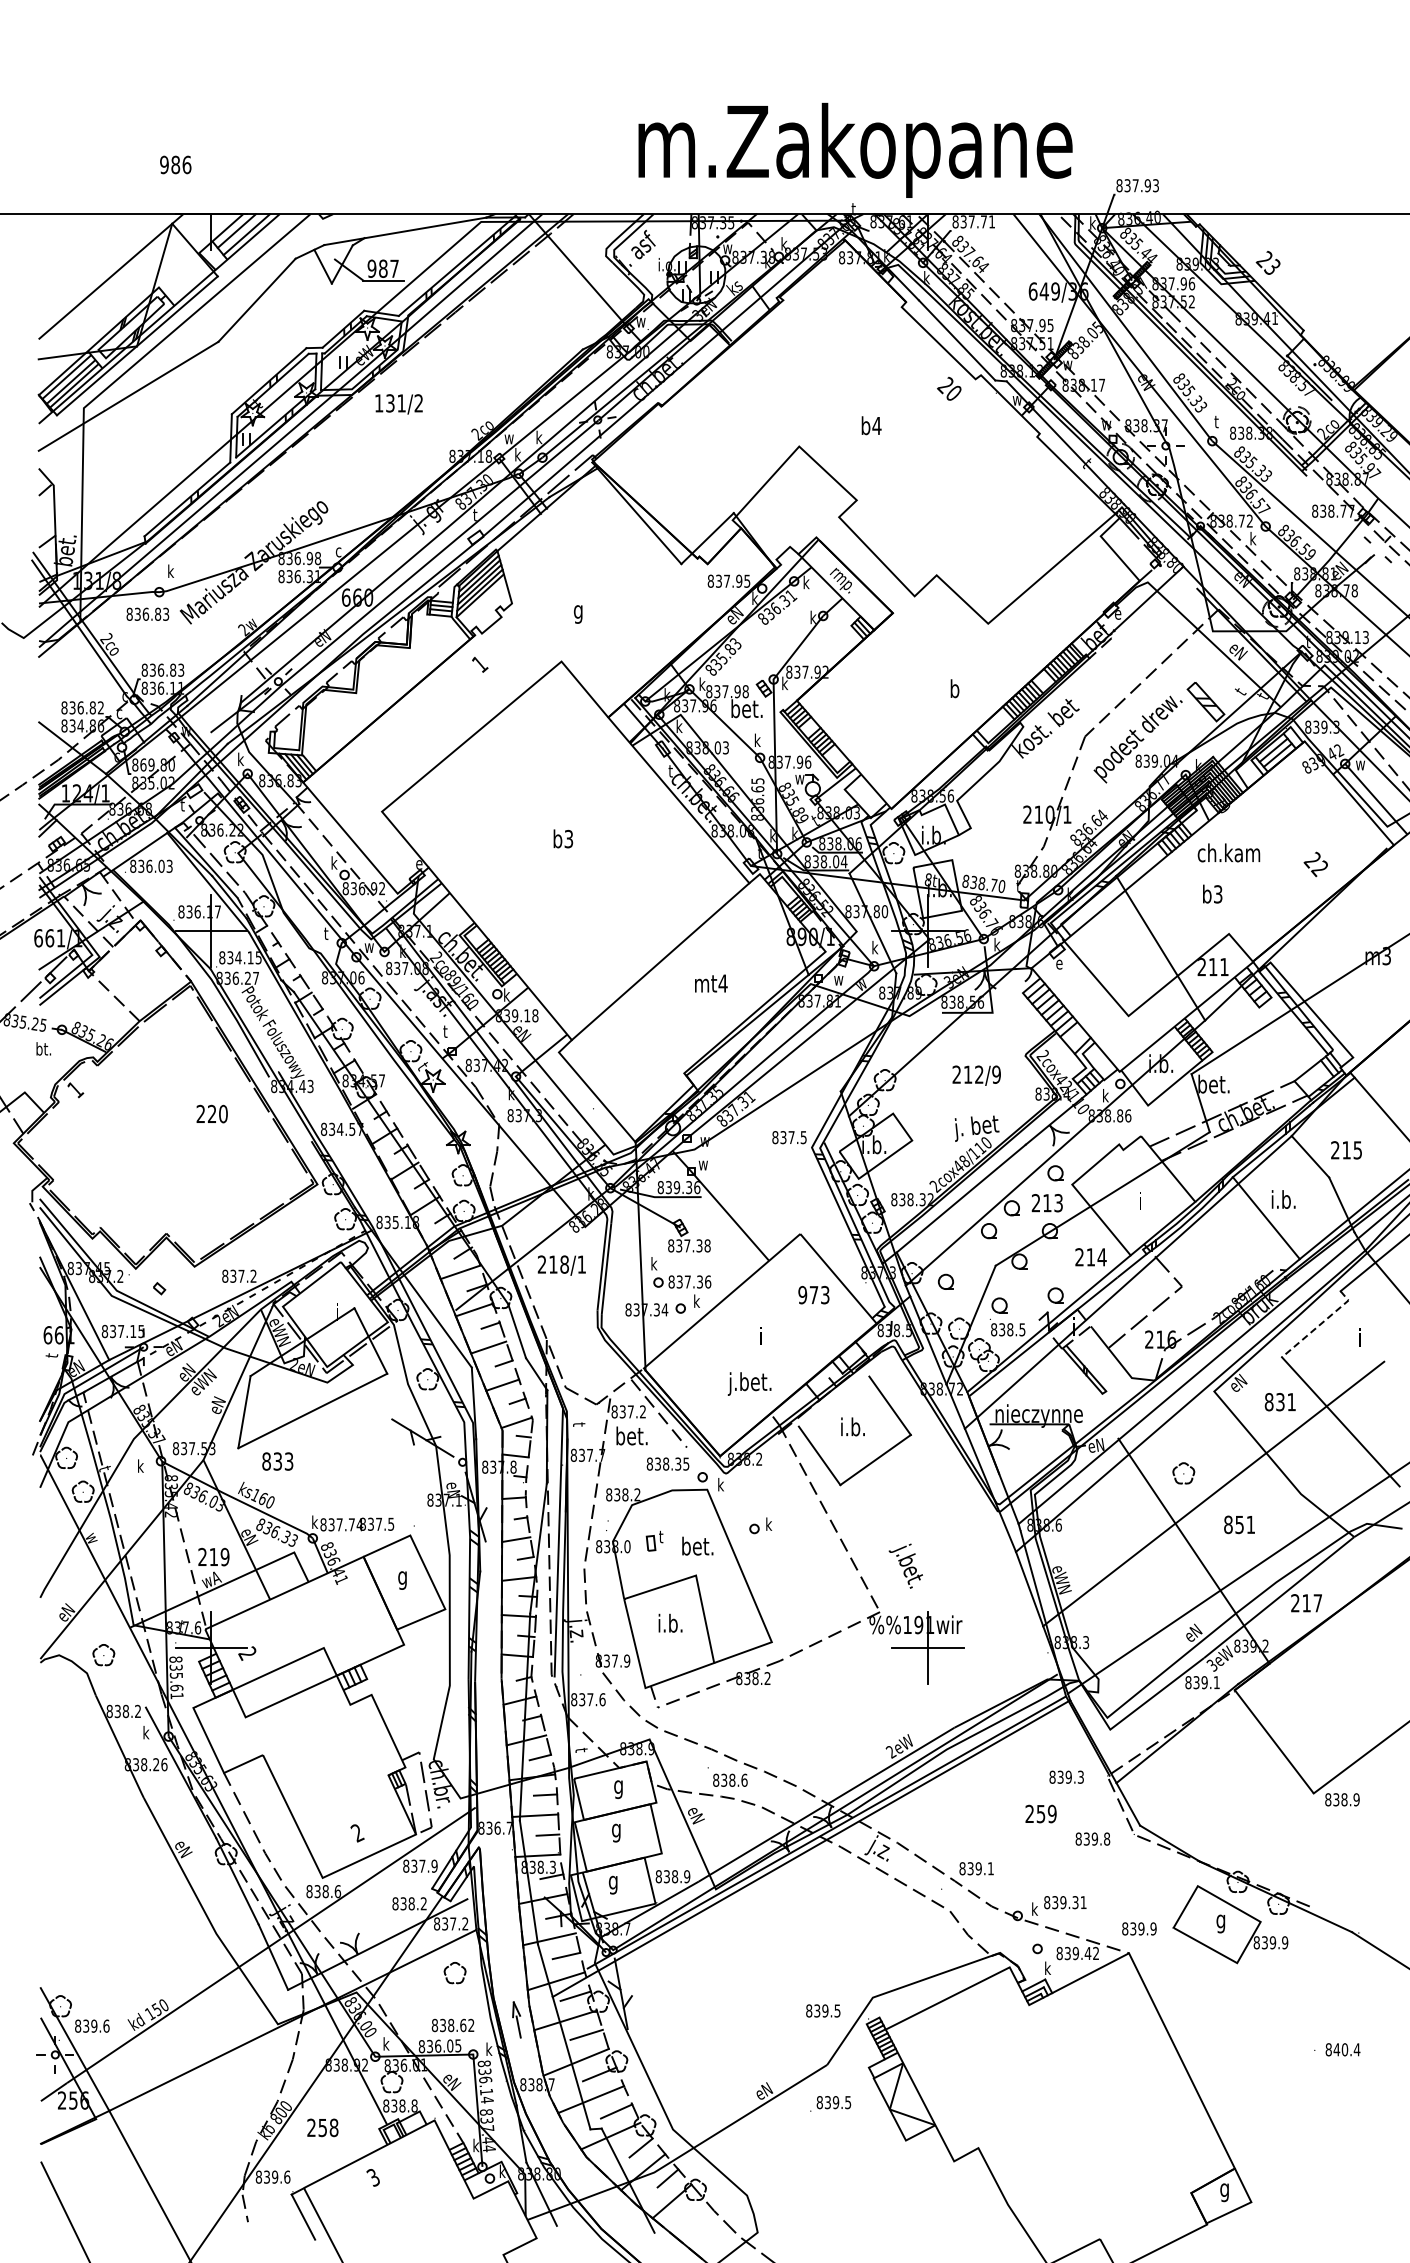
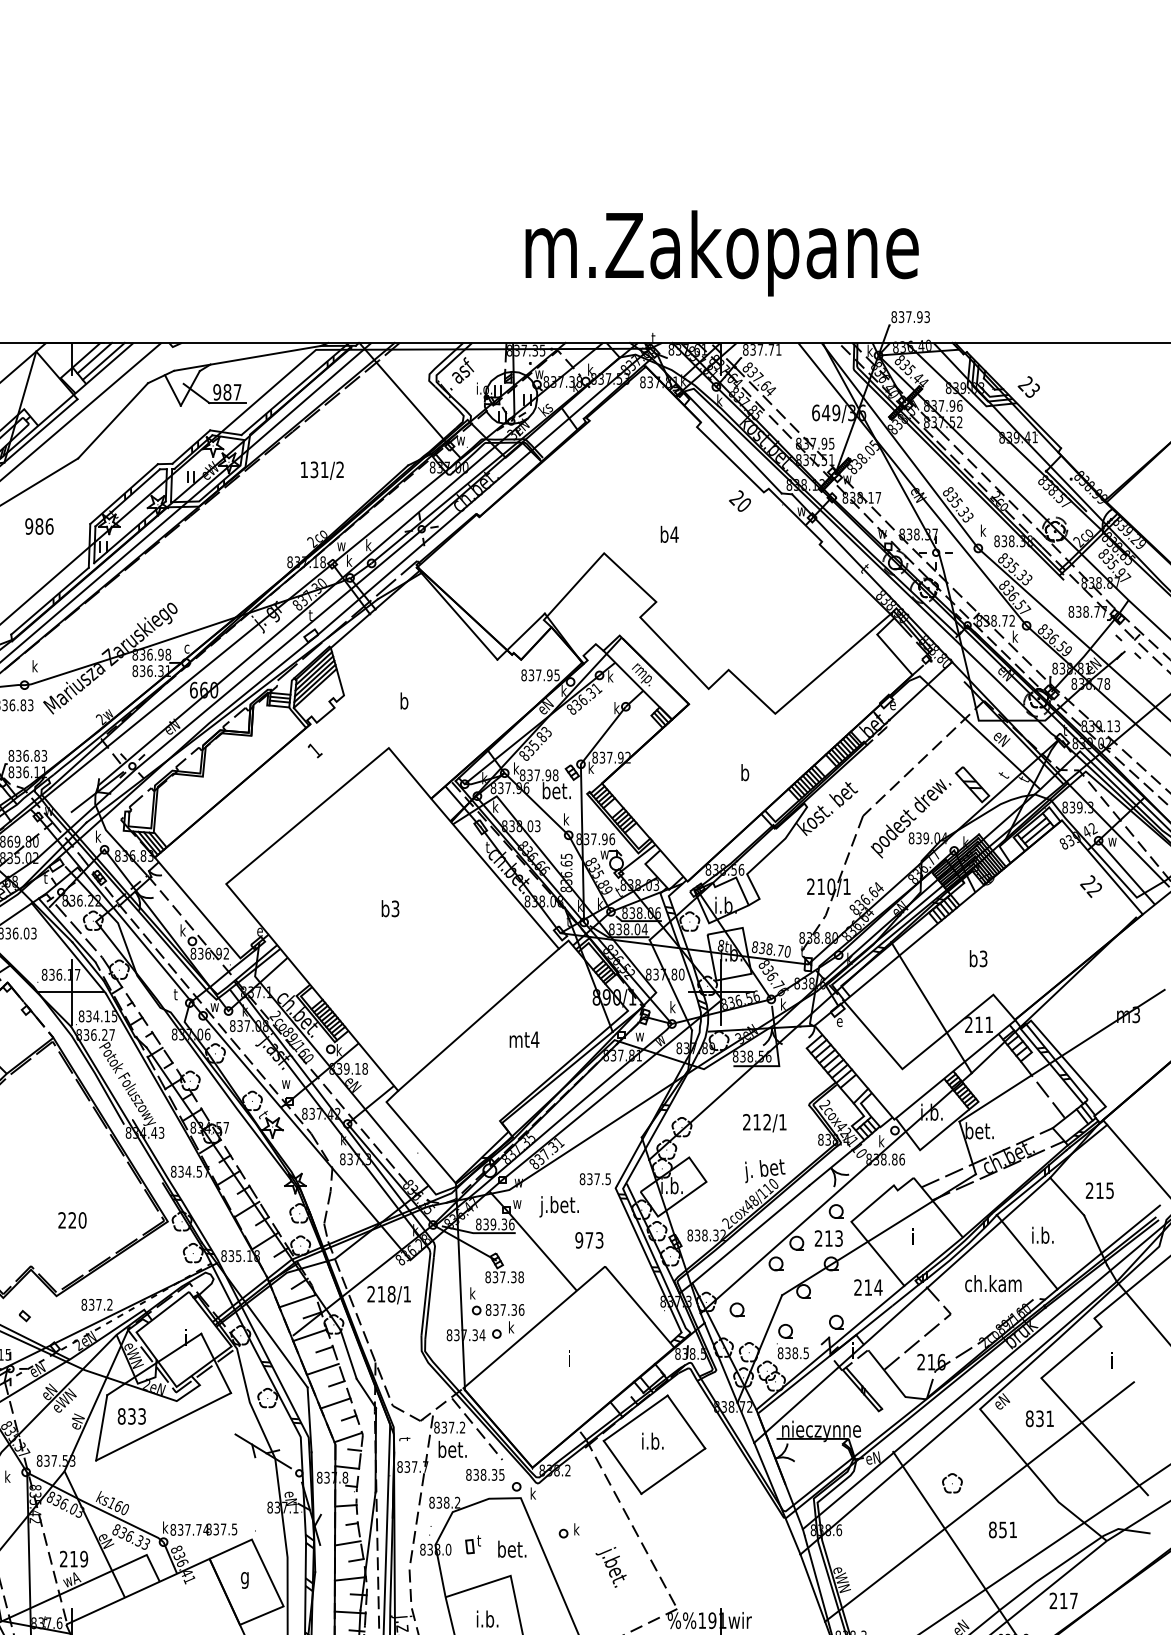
text: (855, 149) -> (722, 252), moved
text: (175, 164) -> (39, 526), moved
text: (398, 404) -> (321, 470), moved
text: (1217, 421) -> (982, 530), t -> k
text: (578, 611) -> (404, 702), g -> b
text: (1228, 852) -> (992, 1283), moved
text: (1315, 864) -> (1090, 886), moved
text: (447, 1031) -> (285, 1083), t -> w
line: (1283, 1038) -> (1042, 1089), added
text: (996, 1074) -> (782, 1122), 212/9 -> 212/1
text: (211, 1113) -> (71, 1219), moved
text: (813, 1295) -> (588, 1240), moved
line: (1320, 1324) -> (1076, 1348), dashed -> solid
text: (749, 1383) -> (559, 1206), moved
line: (833, 1401) -> (635, 1418), added
text: (277, 1461) -> (131, 1416), moved
text: (905, 1565) -> (610, 1566), moved

